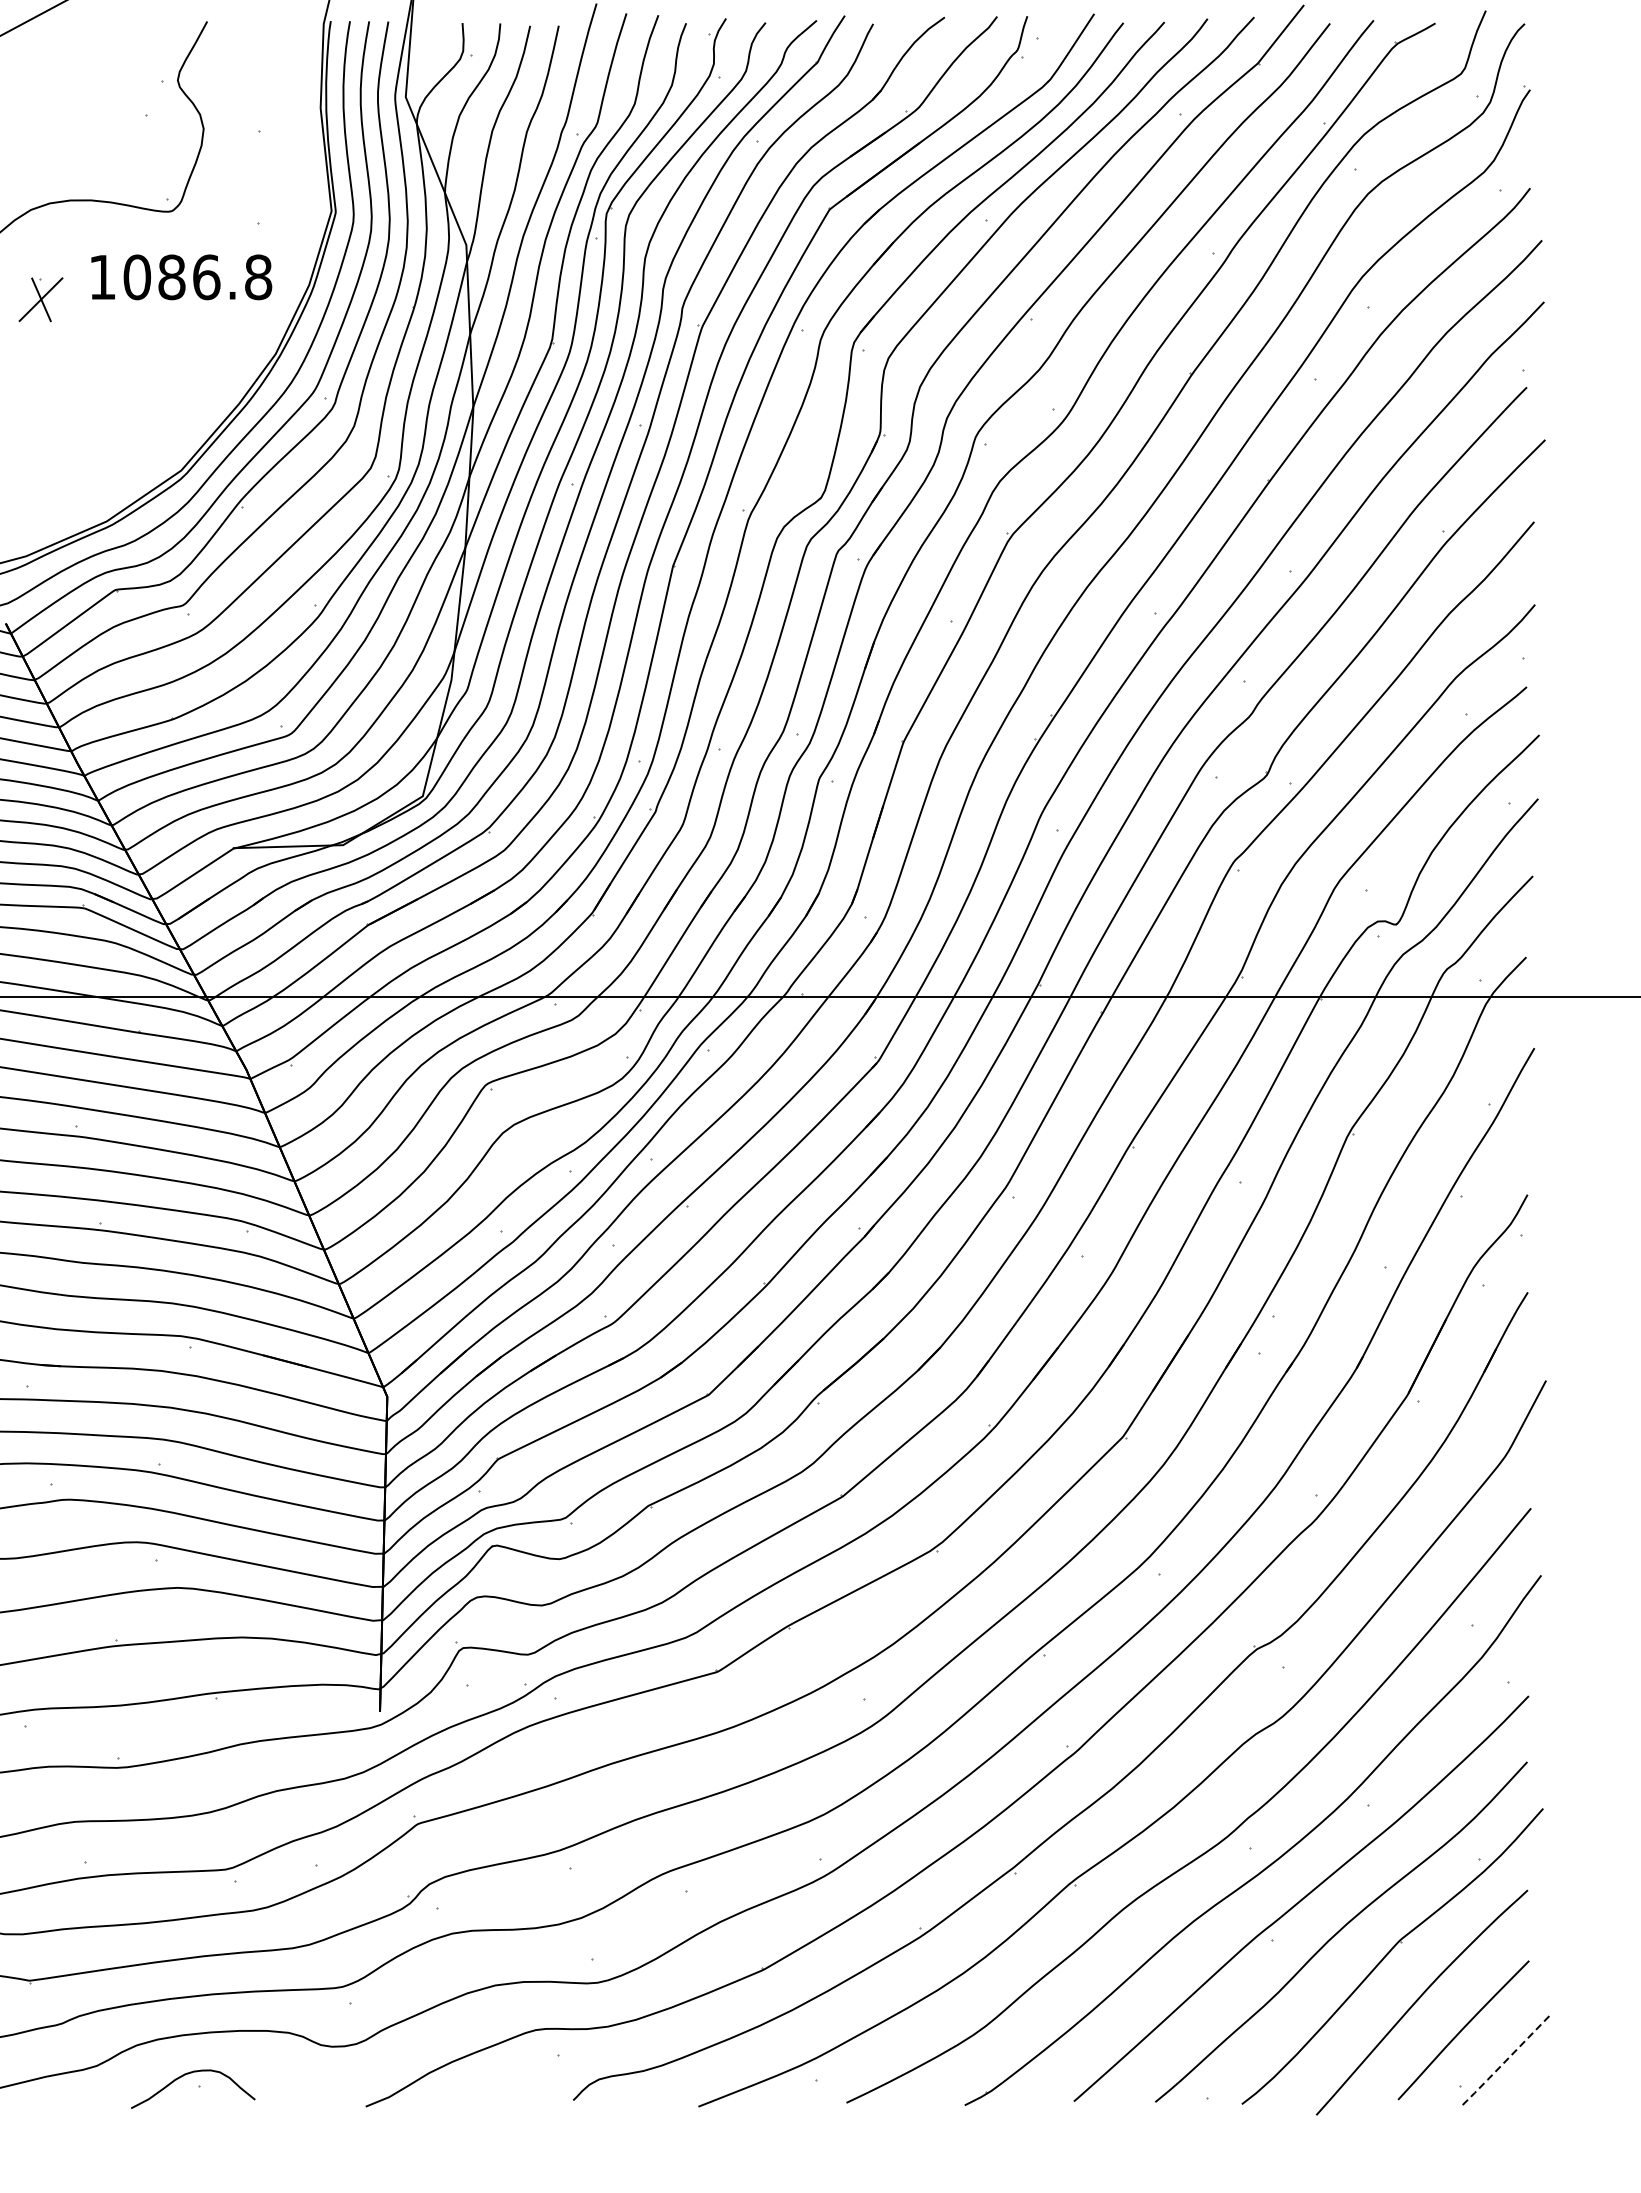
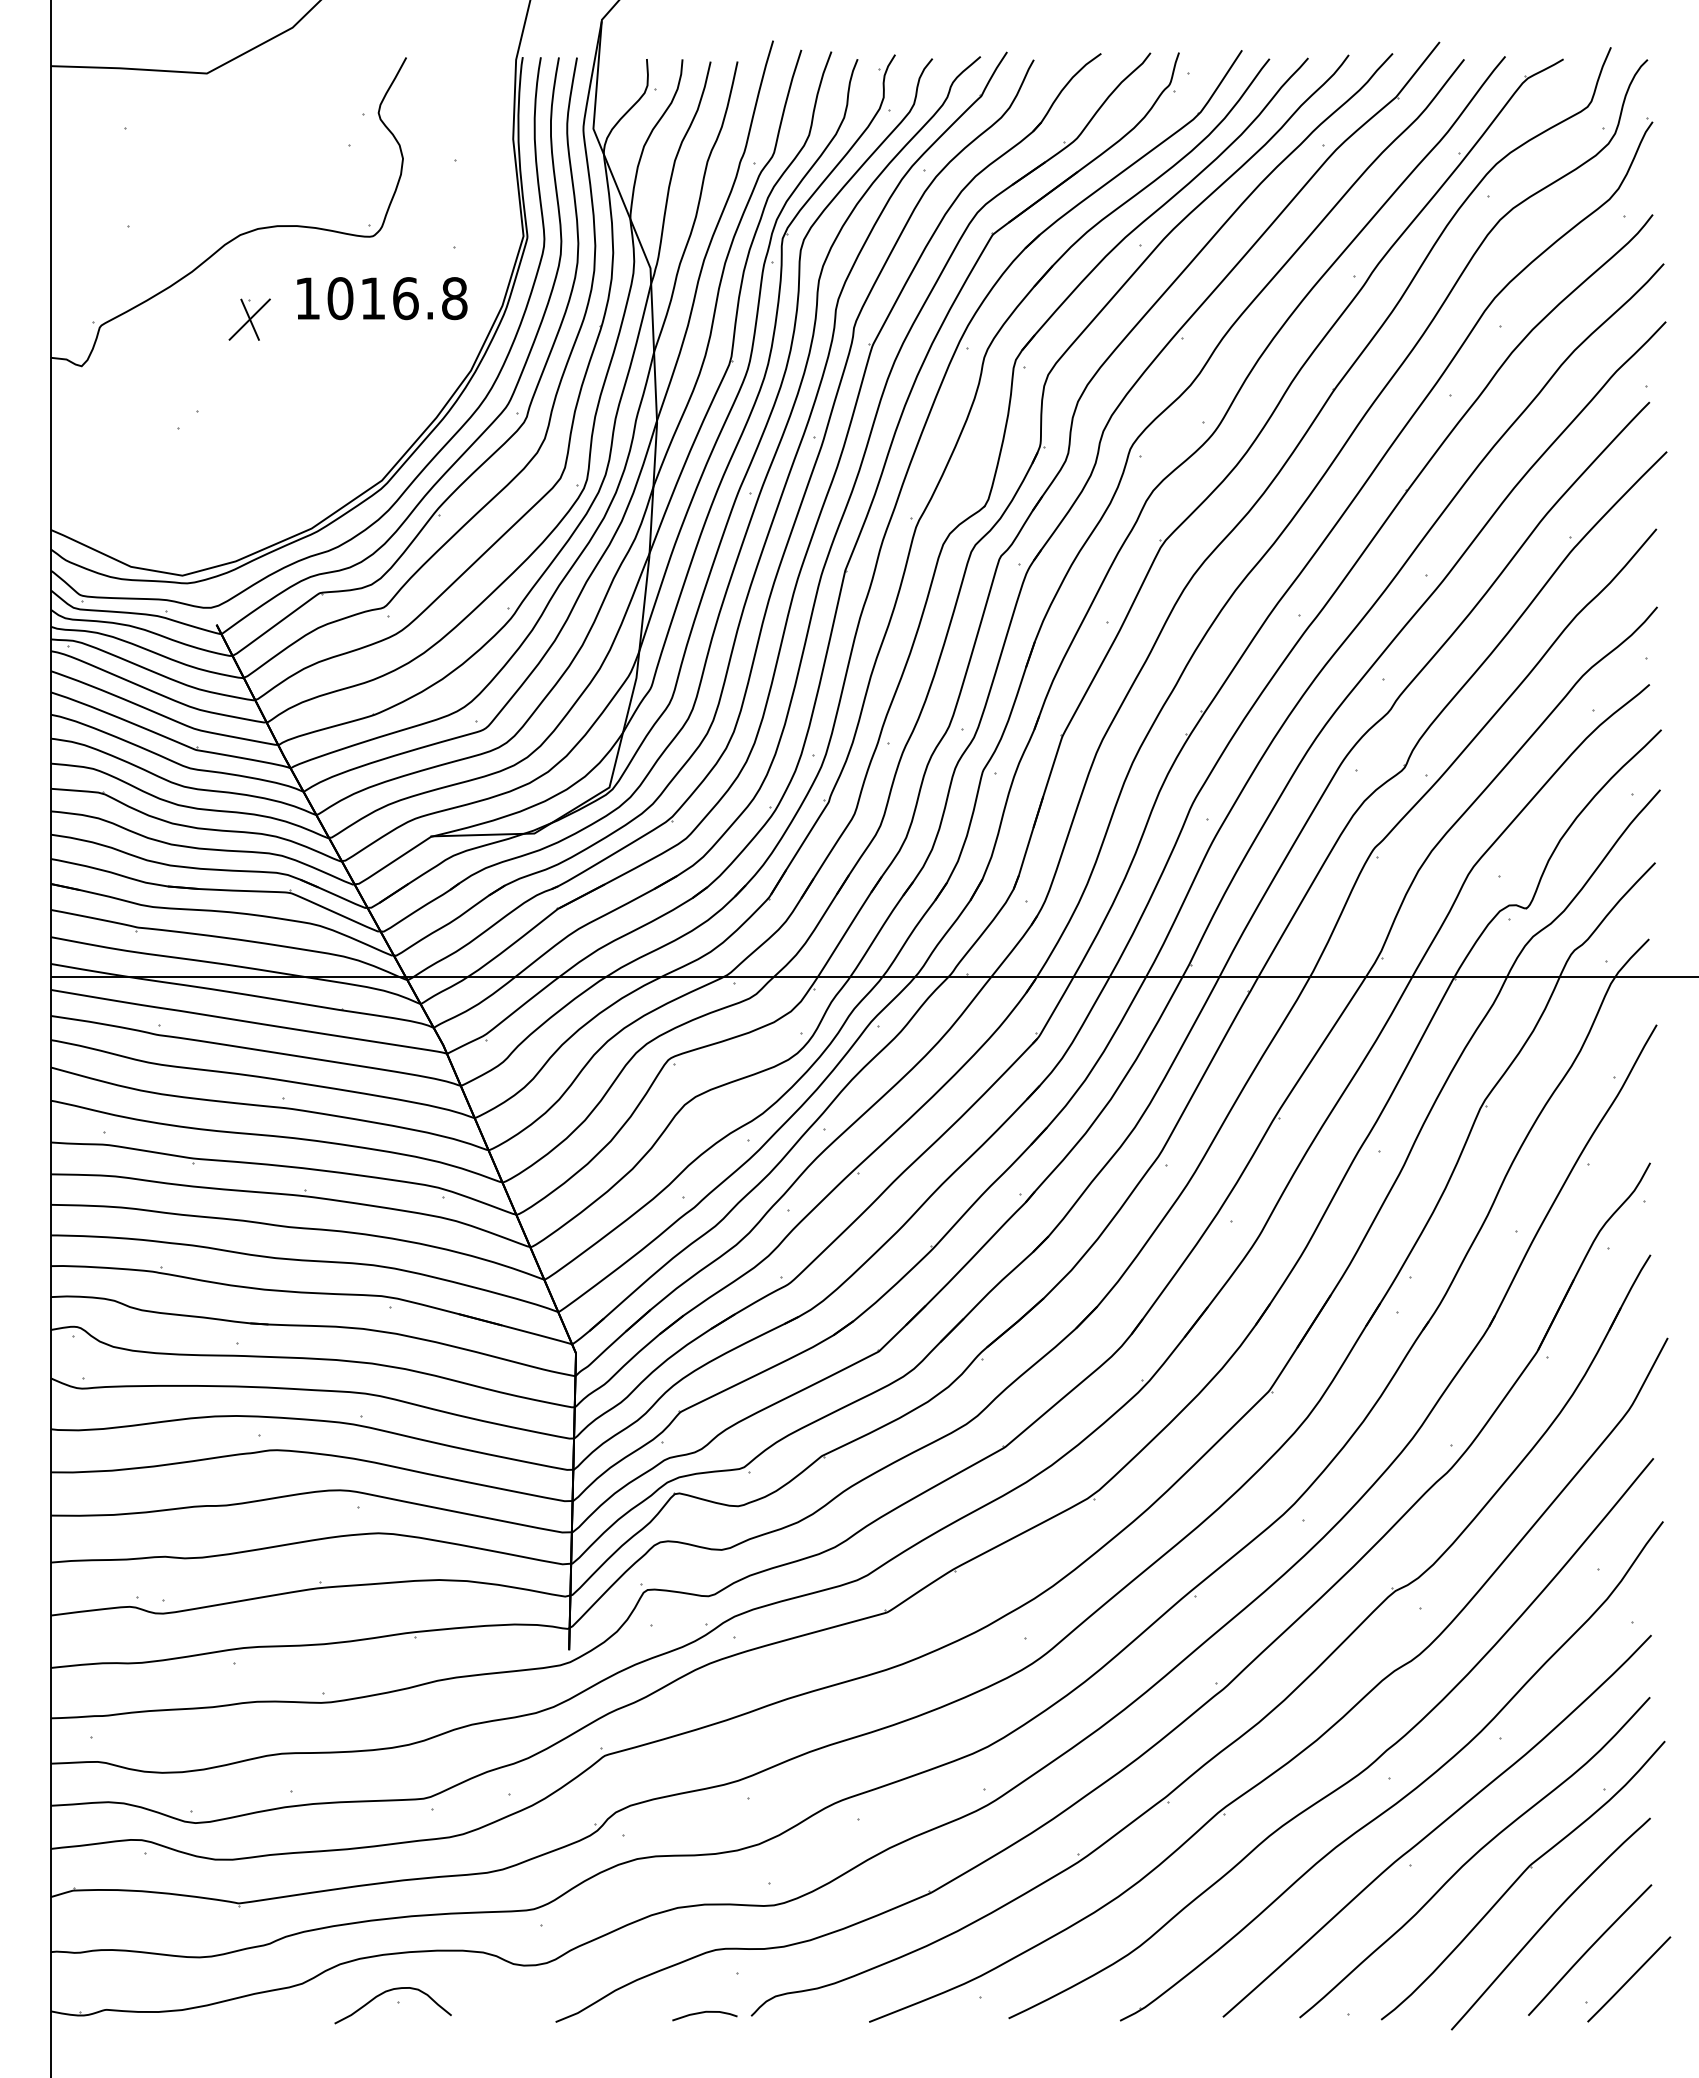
text: (171, 277) -> (372, 298), 1086.8 -> 1016.8
line: (1504, 2062) -> (1628, 1980), dashed -> solid
curve: (522, 2097) -> (703, 2013), added

